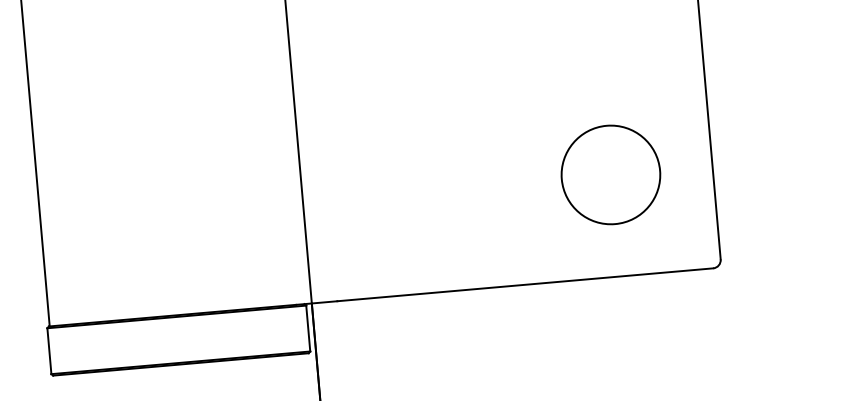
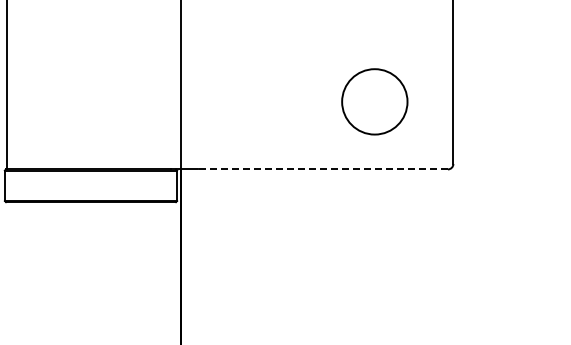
circle: (610, 174) -> (374, 101), moved
line: (524, 284) -> (322, 169), solid -> dashed

